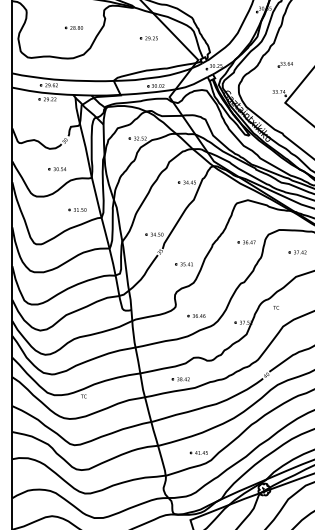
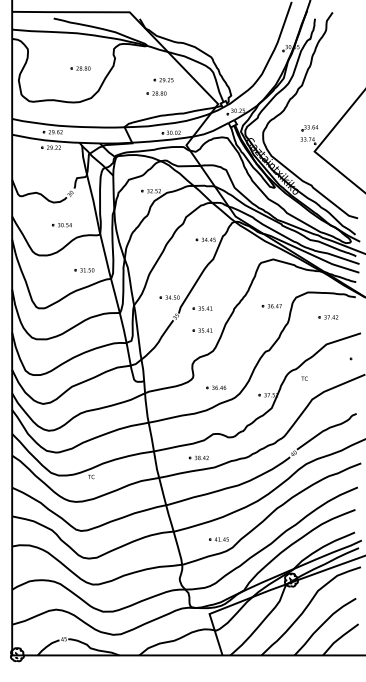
part: (142, 50) -> (156, 93), added
part: (285, 64) -> (309, 128), moved
part: (184, 244) -> (202, 308), added

